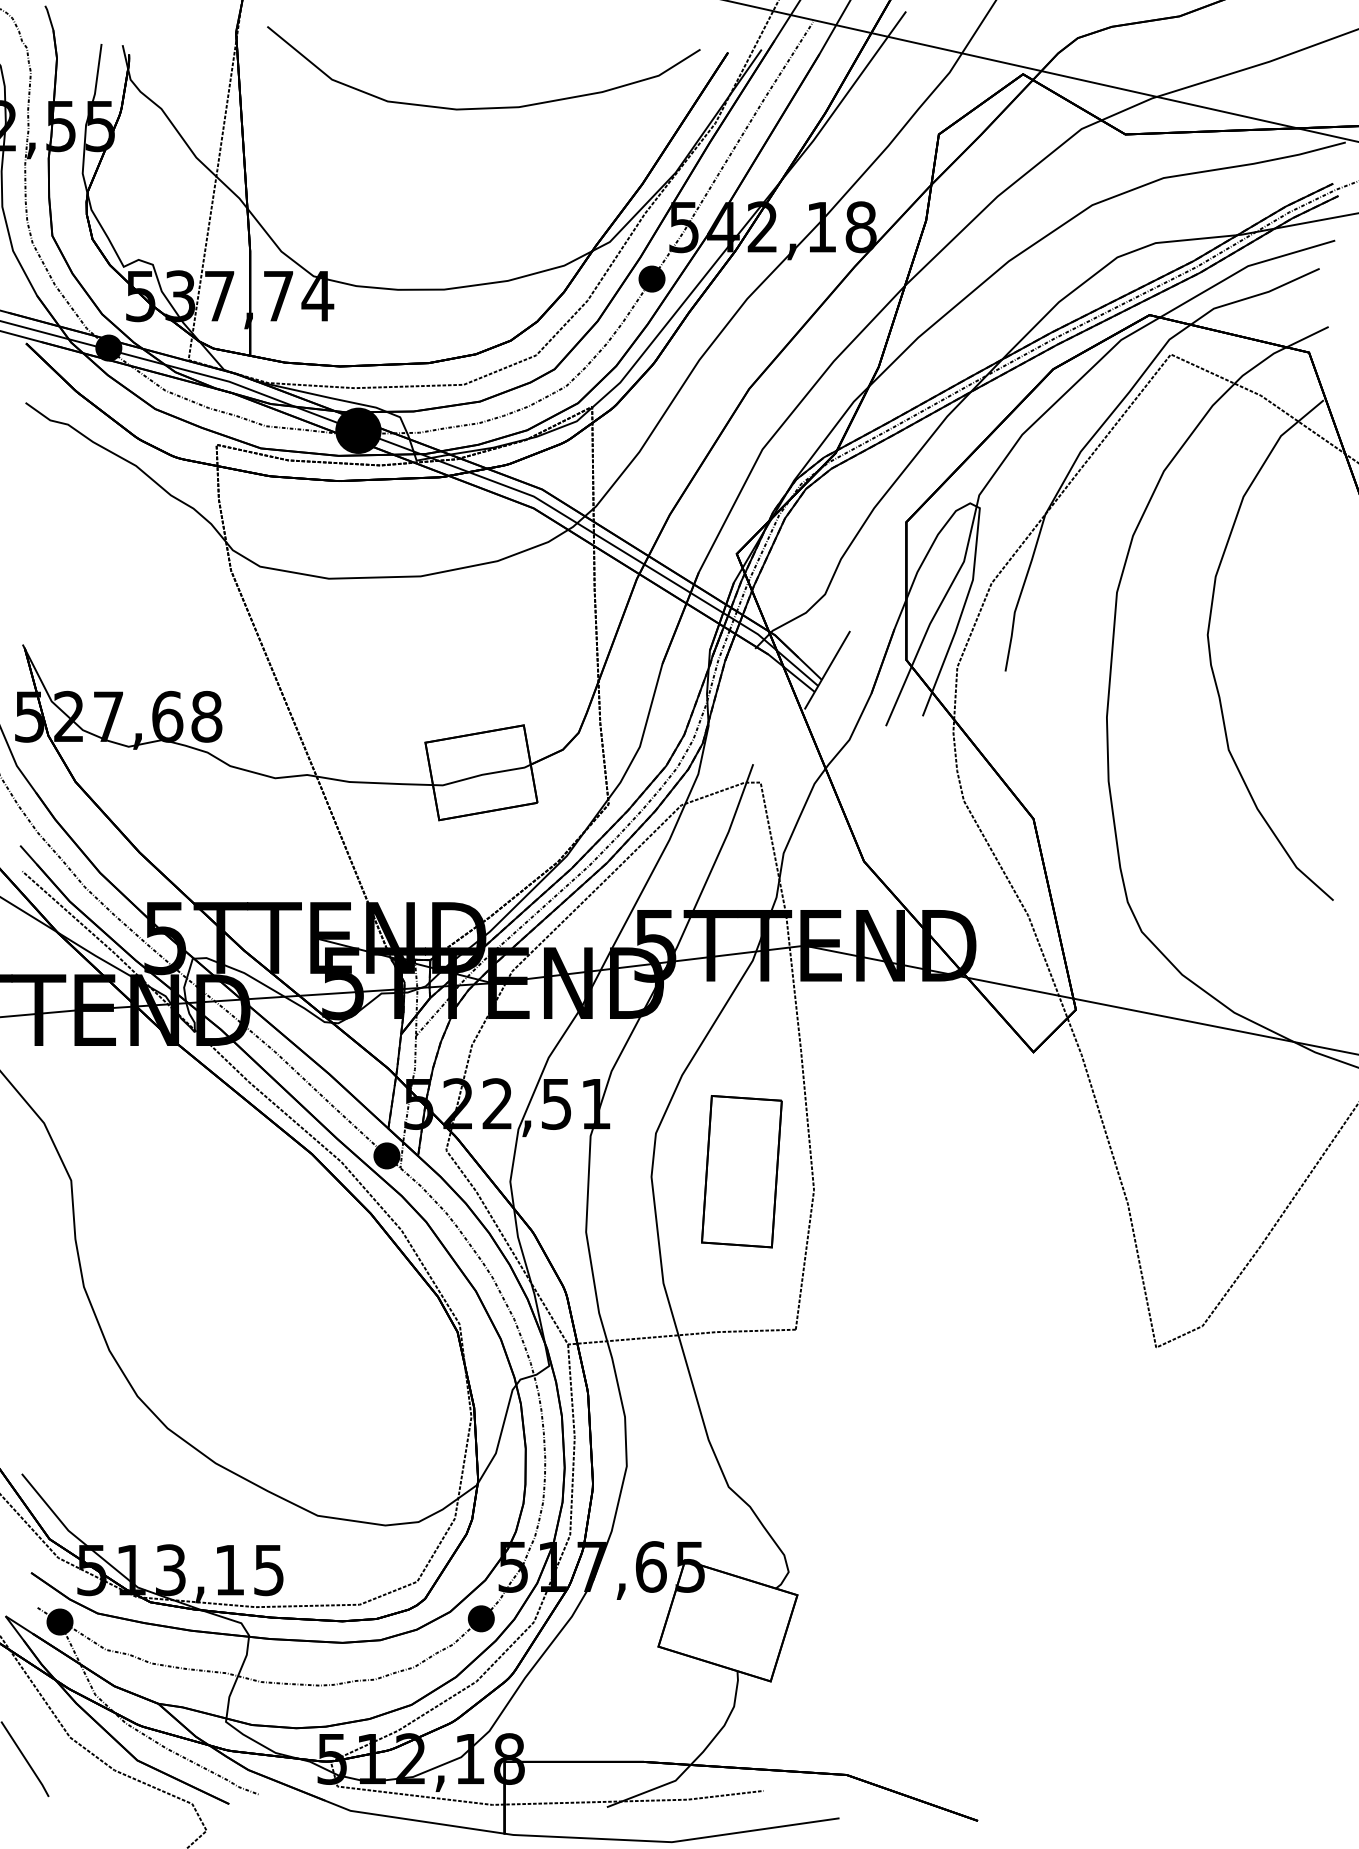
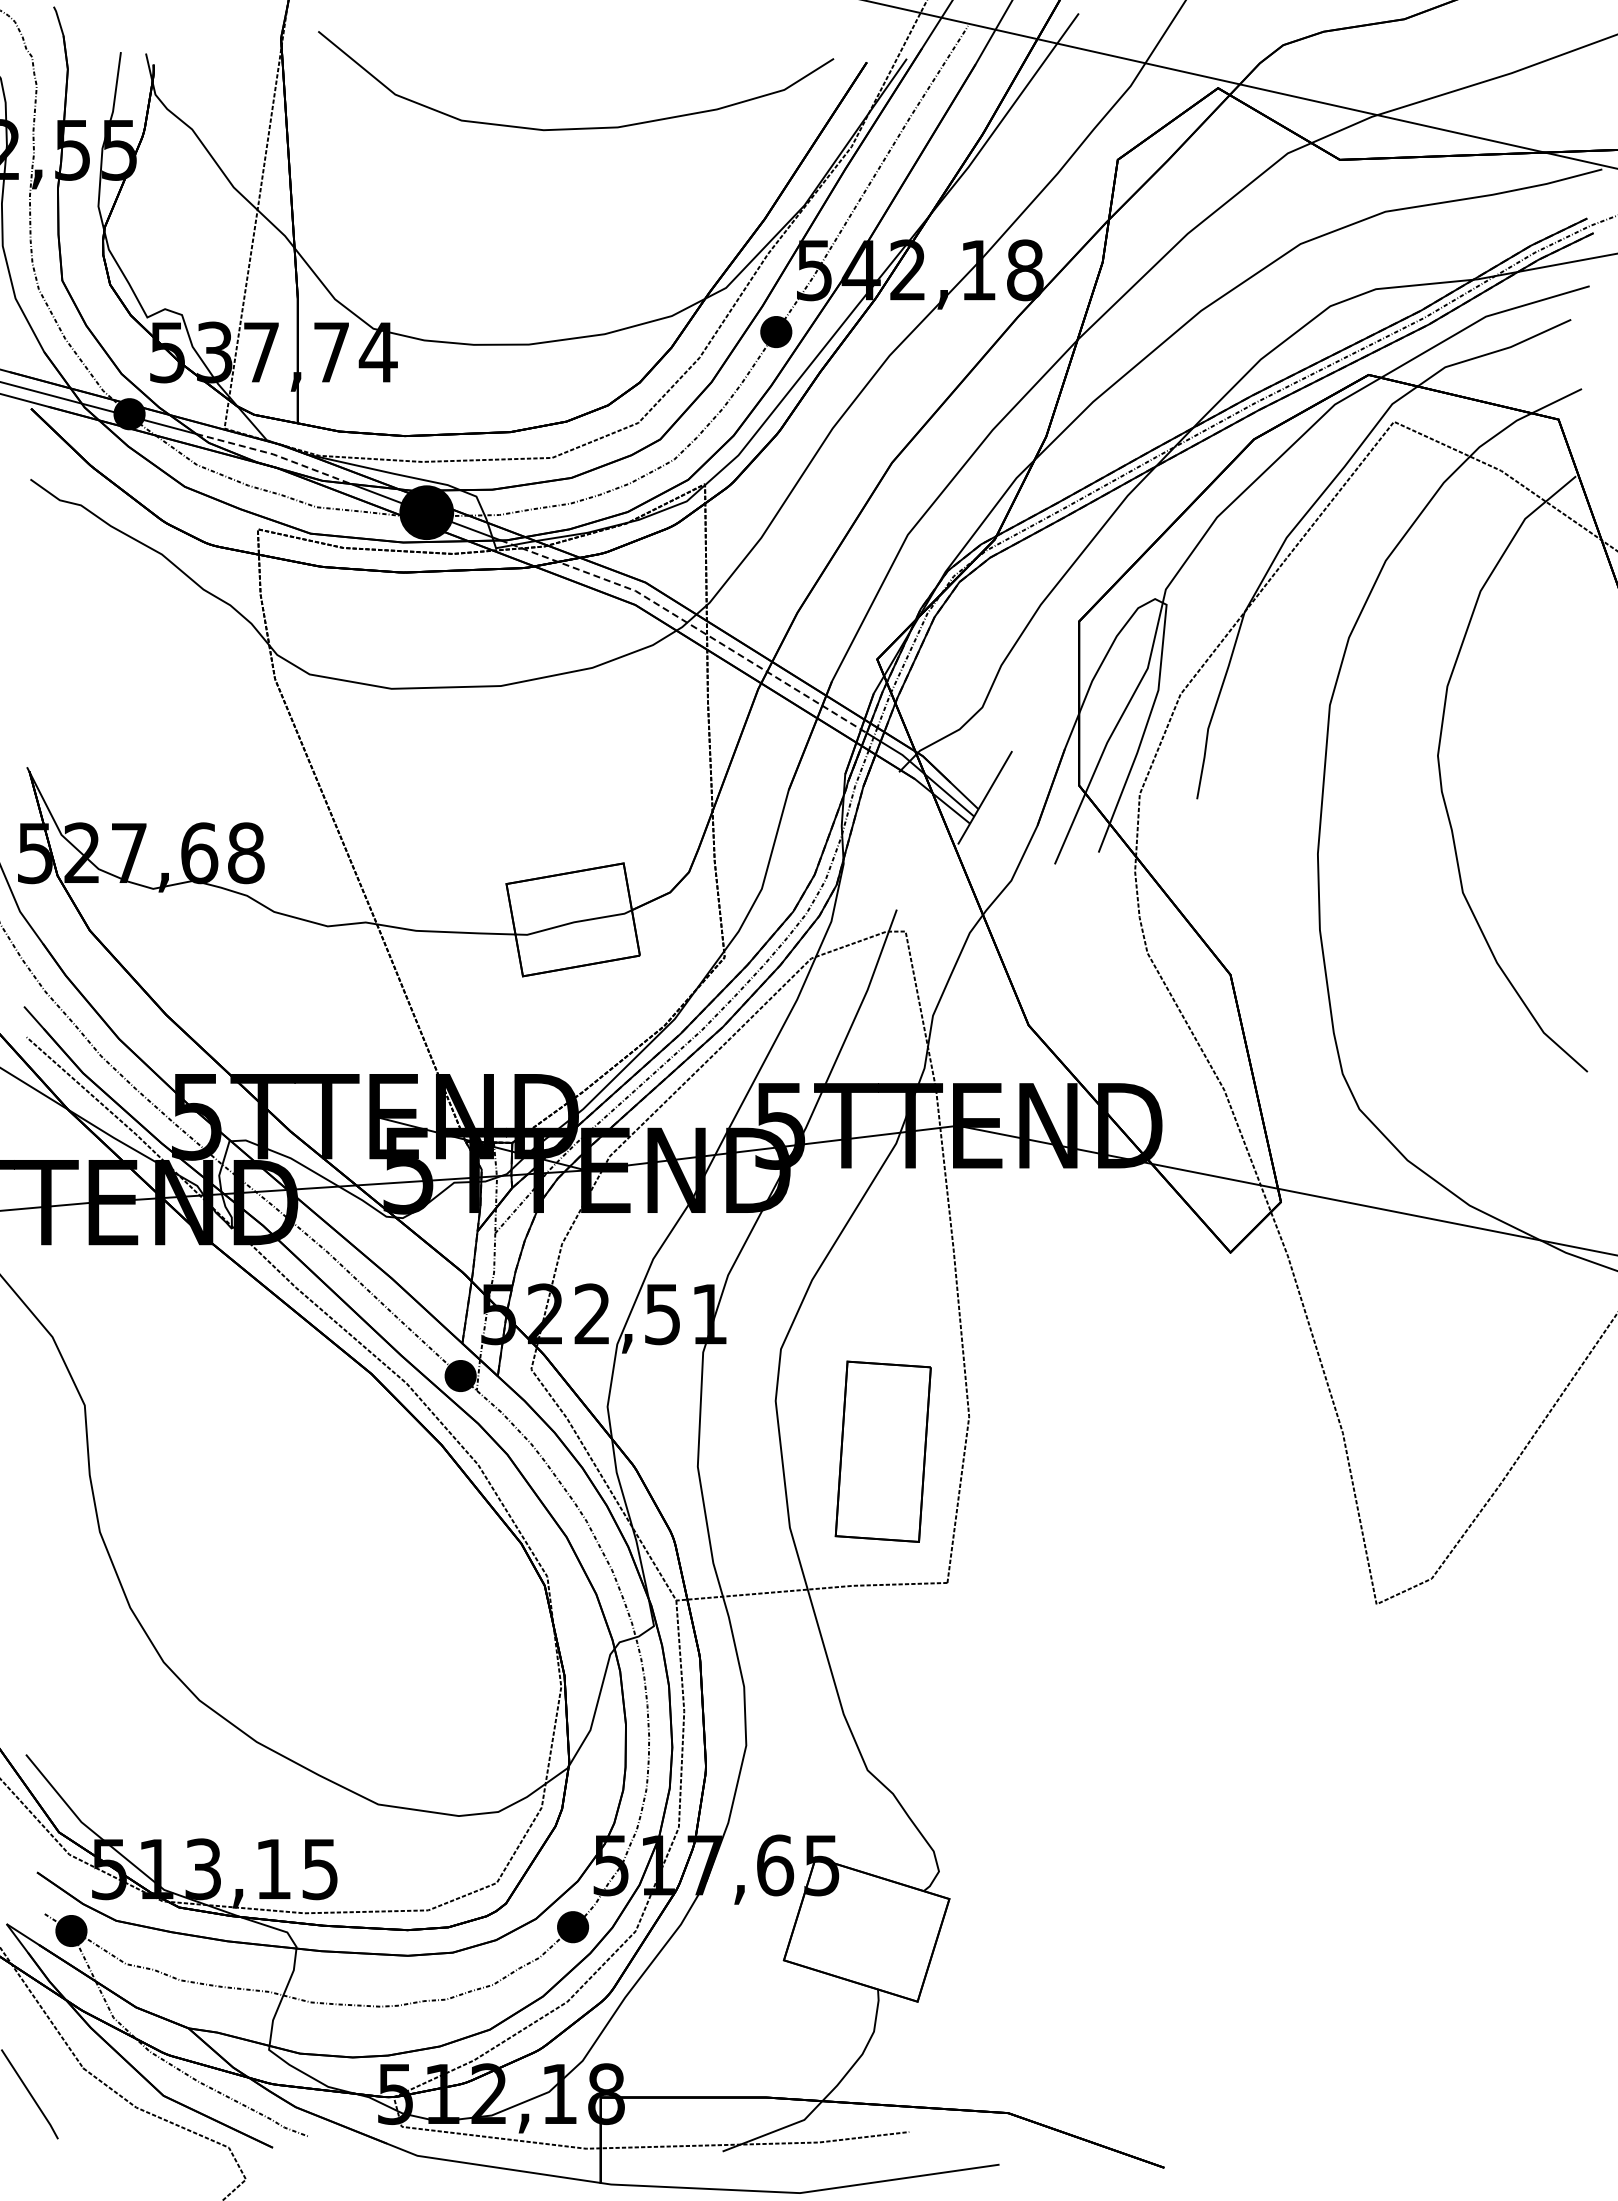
line: (230, 381) -> (274, 454), solid -> dashed
line: (579, 524) -> (689, 624), solid -> dashed
part: (741, 1171) -> (882, 1451), moved

